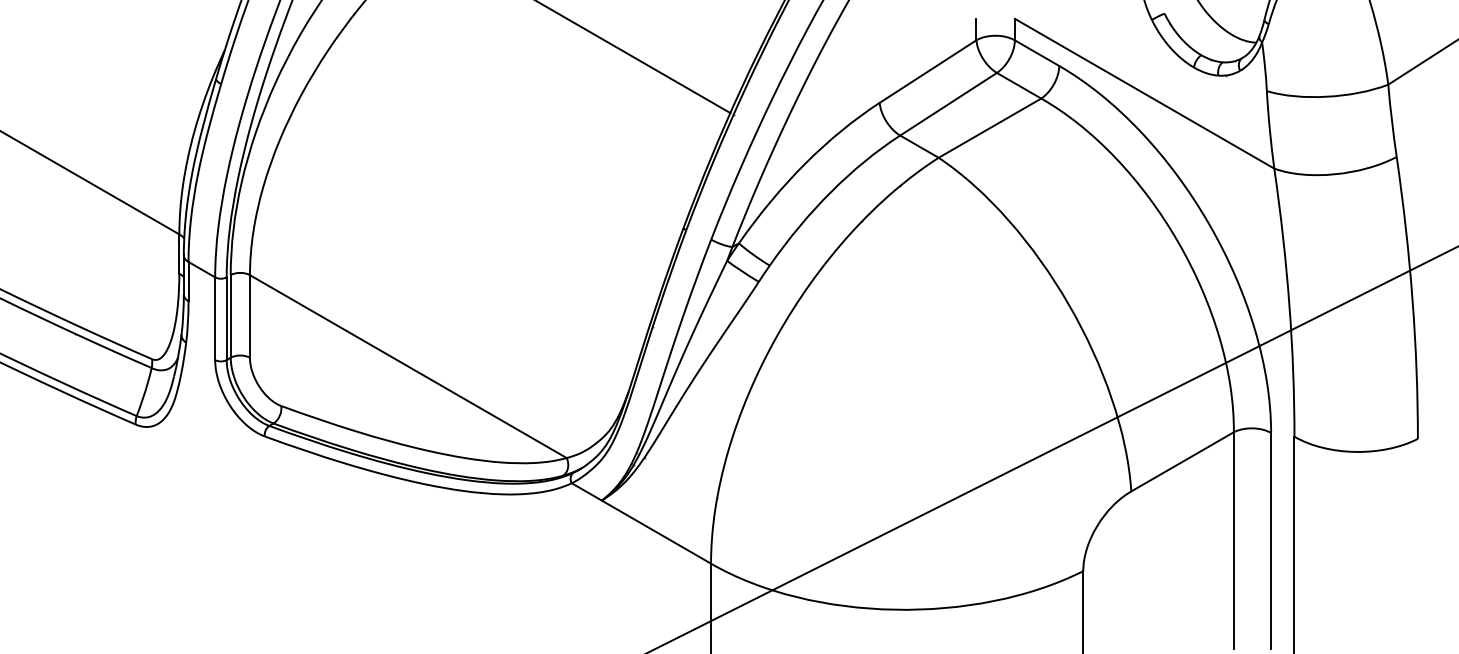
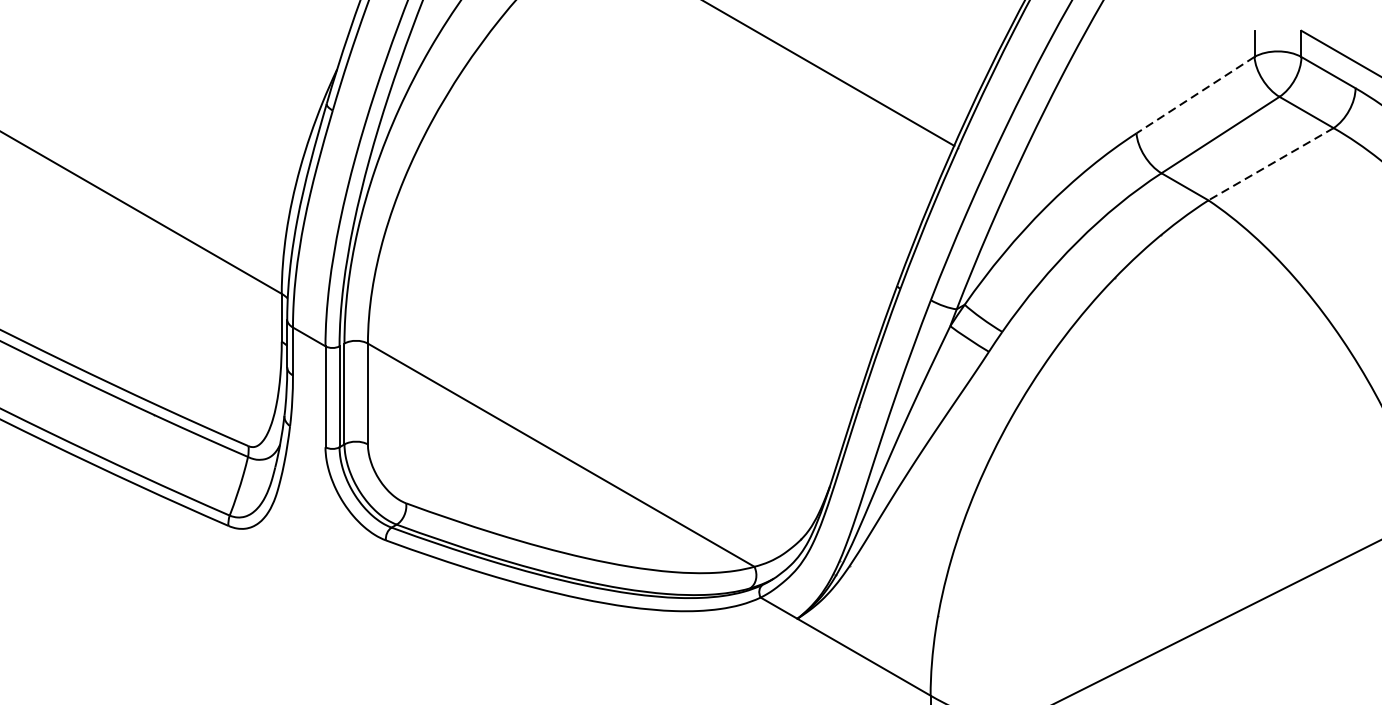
line: (928, 71) -> (1196, 95), solid -> dashed
line: (989, 128) -> (1270, 164), solid -> dashed

